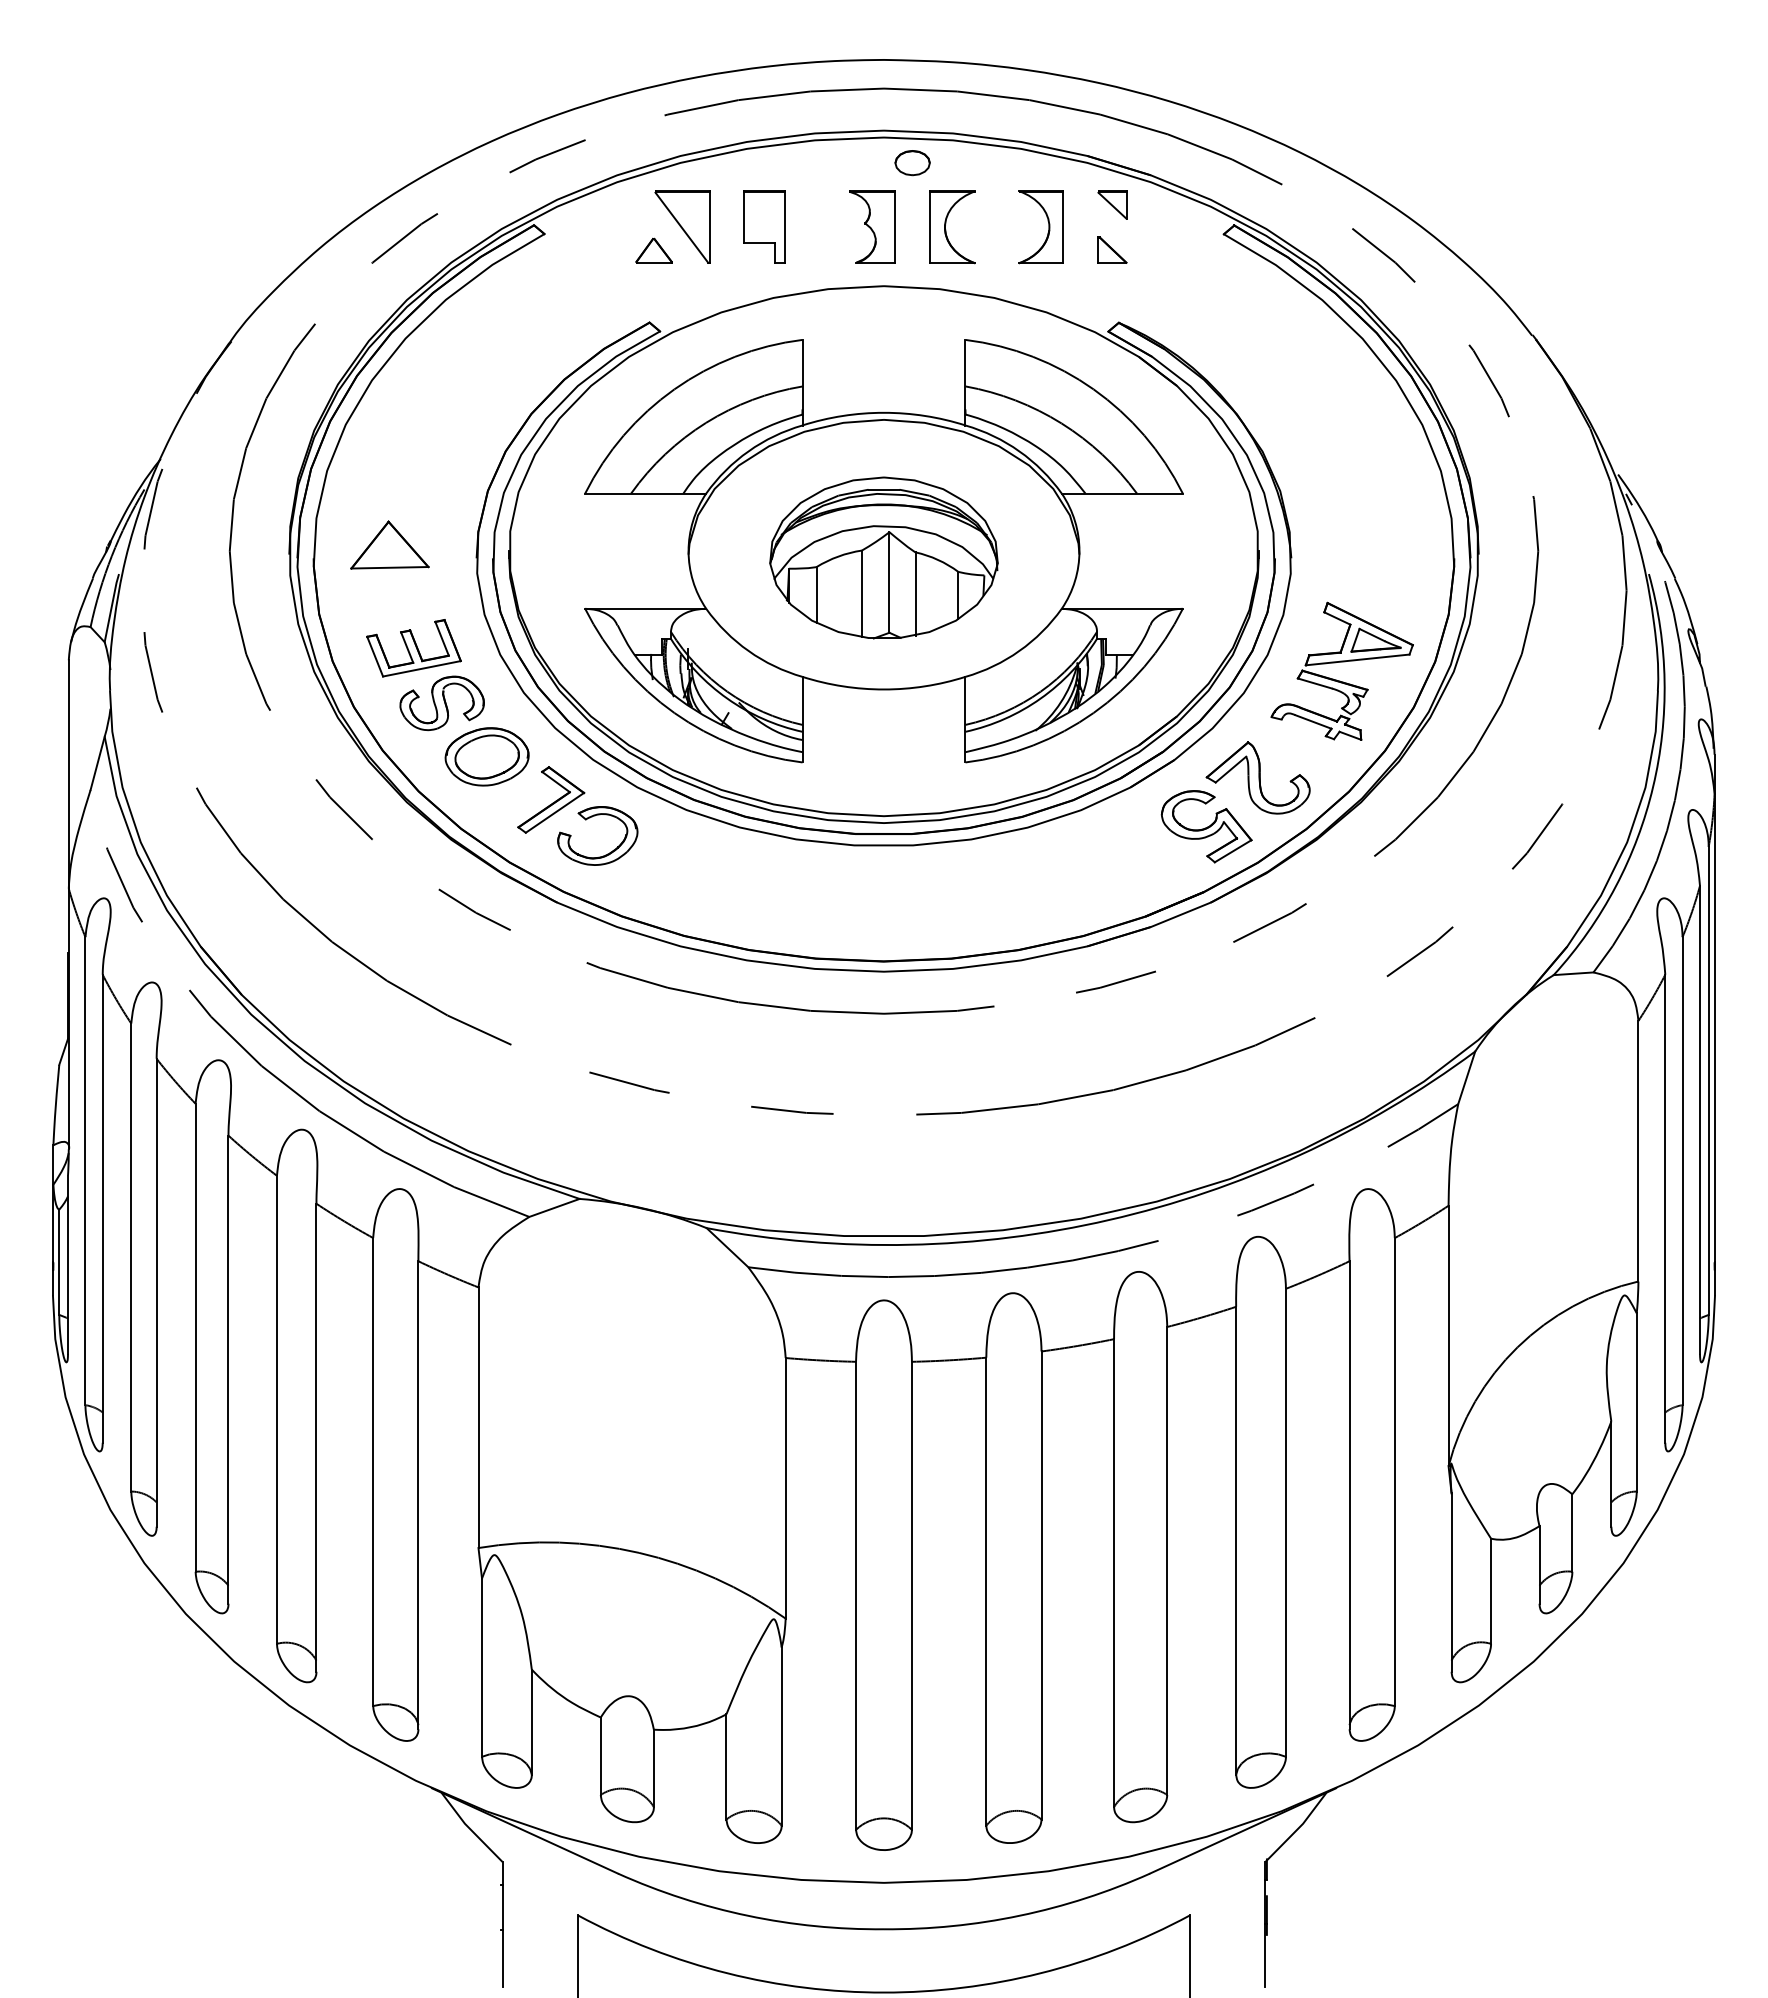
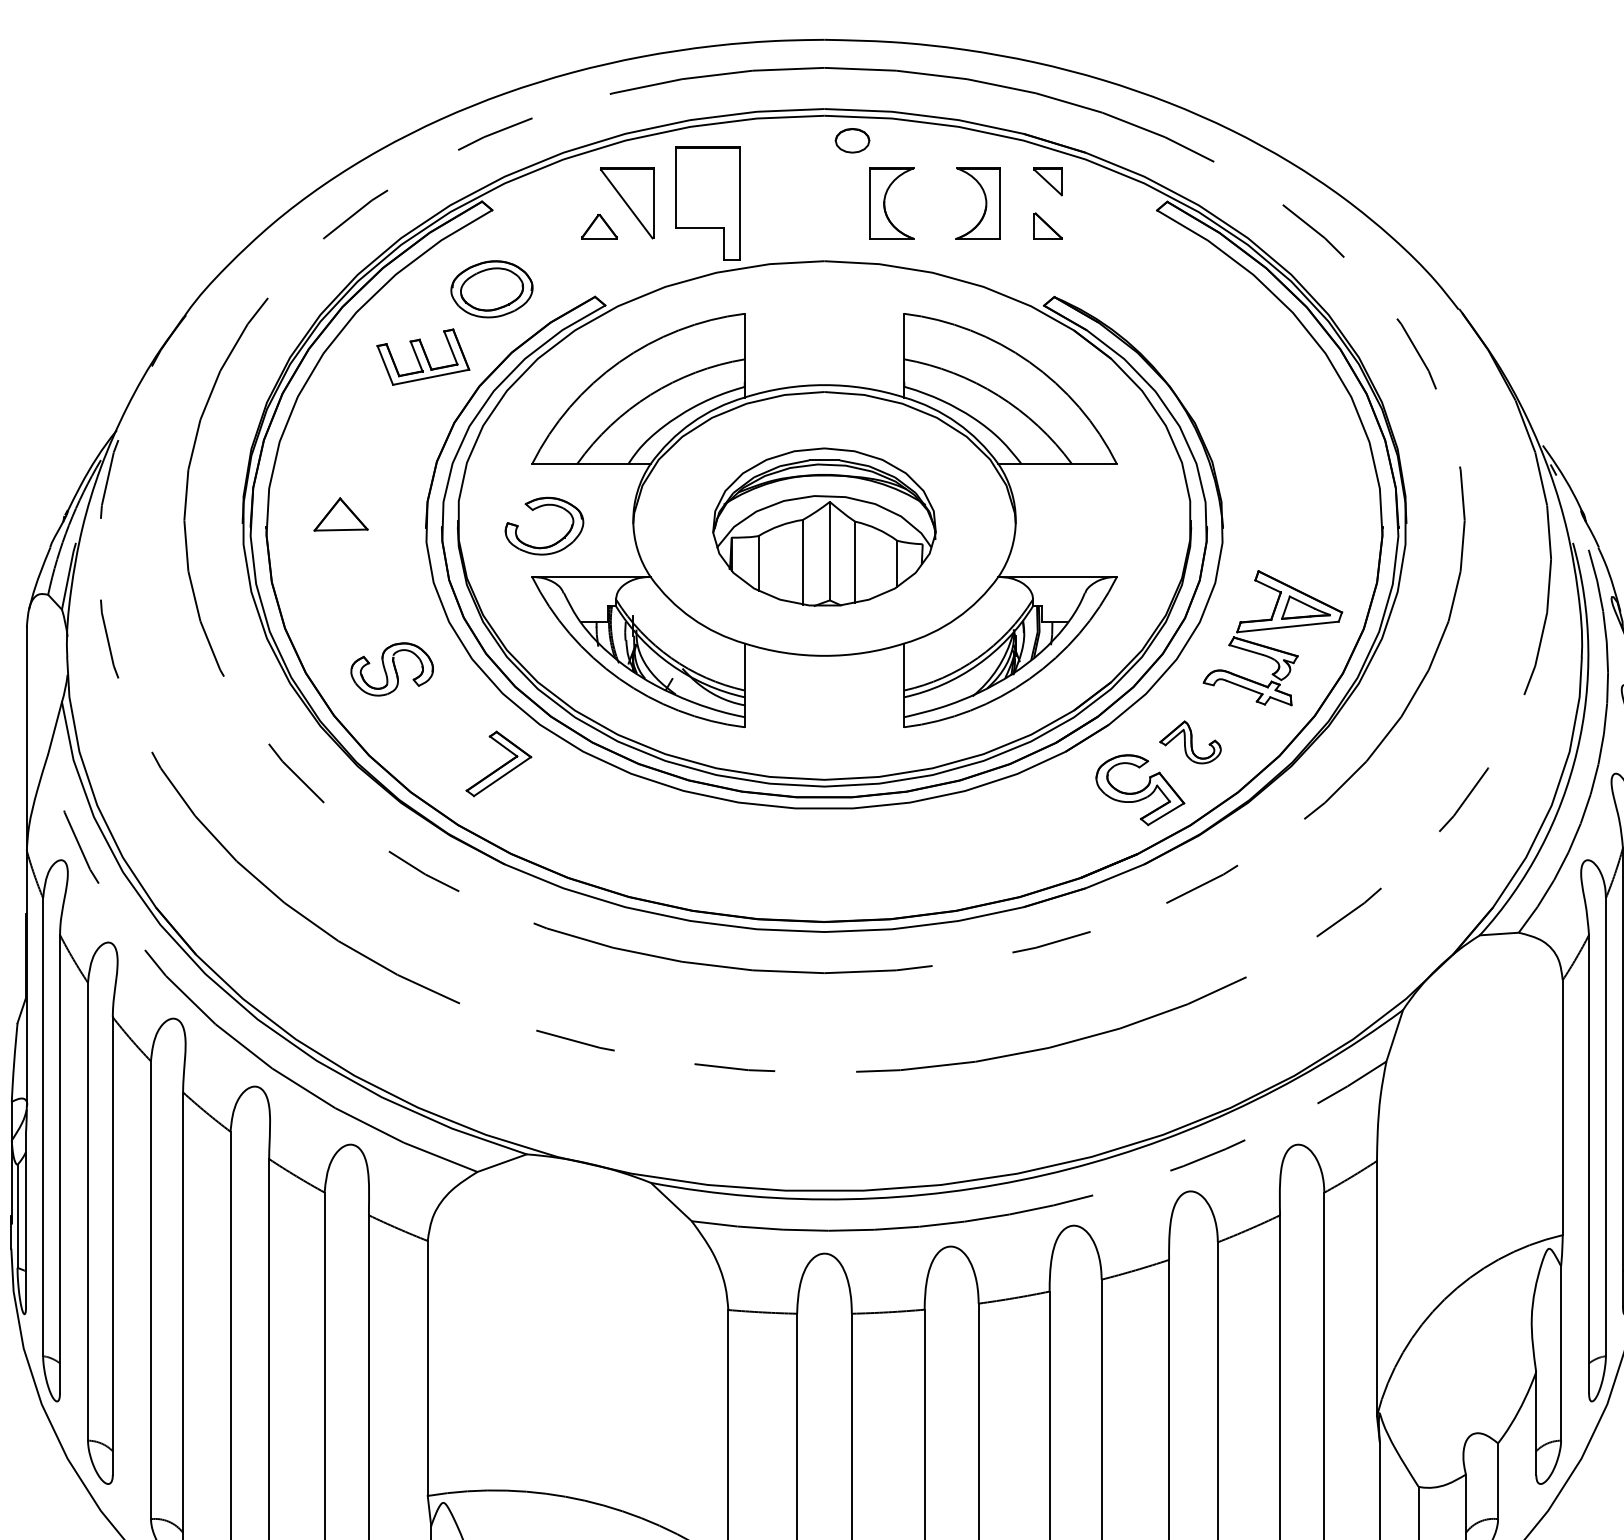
part: (764, 226) -> (707, 202), size x1.6
part: (872, 226) -> (813, 202), removed
part: (389, 544) -> (340, 513), size x0.7
part: (413, 648) -> (422, 357), moved
part: (486, 756) -> (491, 288), moved
part: (1257, 777) -> (1189, 741), size x0.6
part: (590, 818) -> (537, 509), moved

